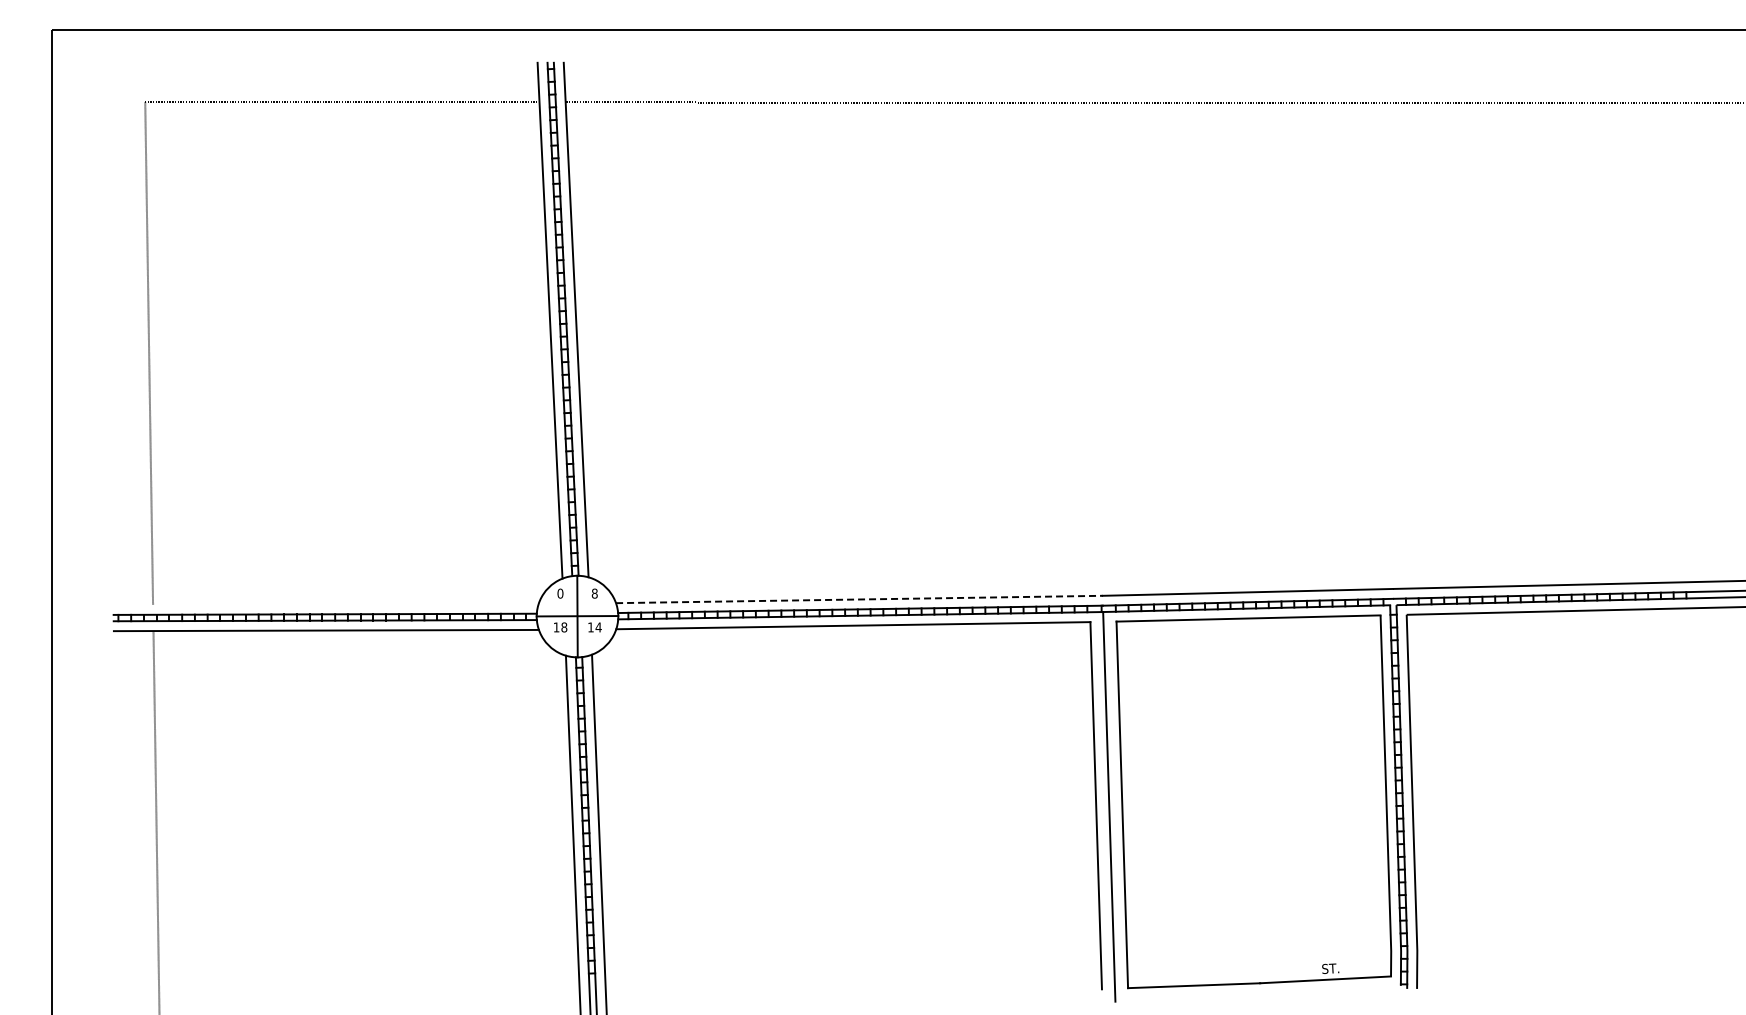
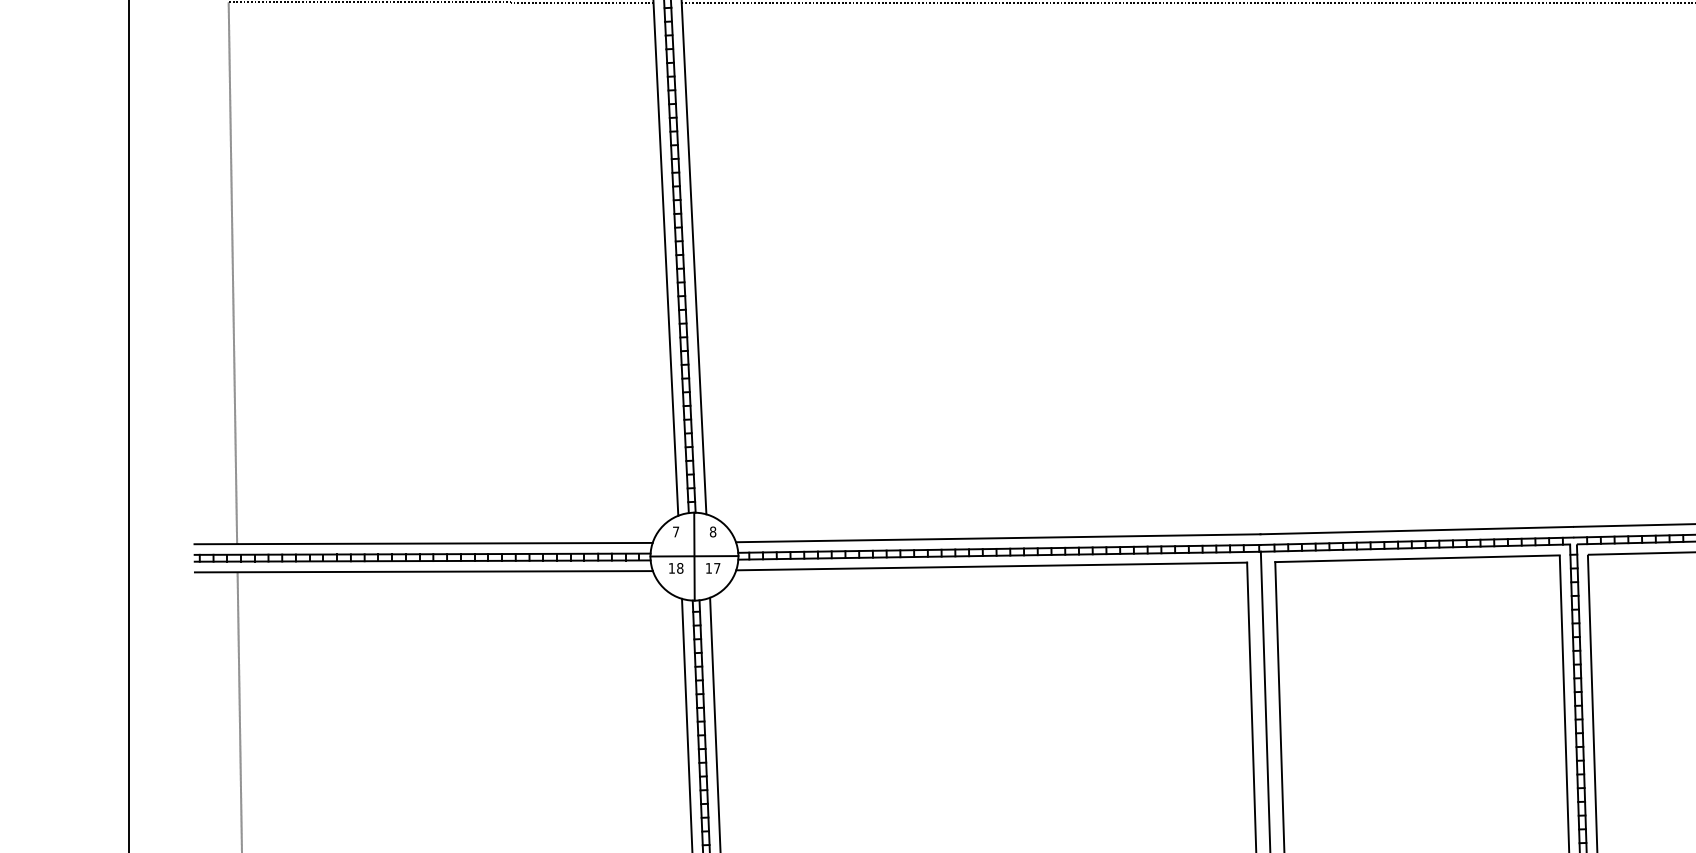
text: (560, 593) -> (676, 531), 0 -> 7
line: (859, 599) -> (998, 538), dashed -> solid
line: (325, 604) -> (422, 543), added
text: (598, 627) -> (717, 568), 14 -> 17

